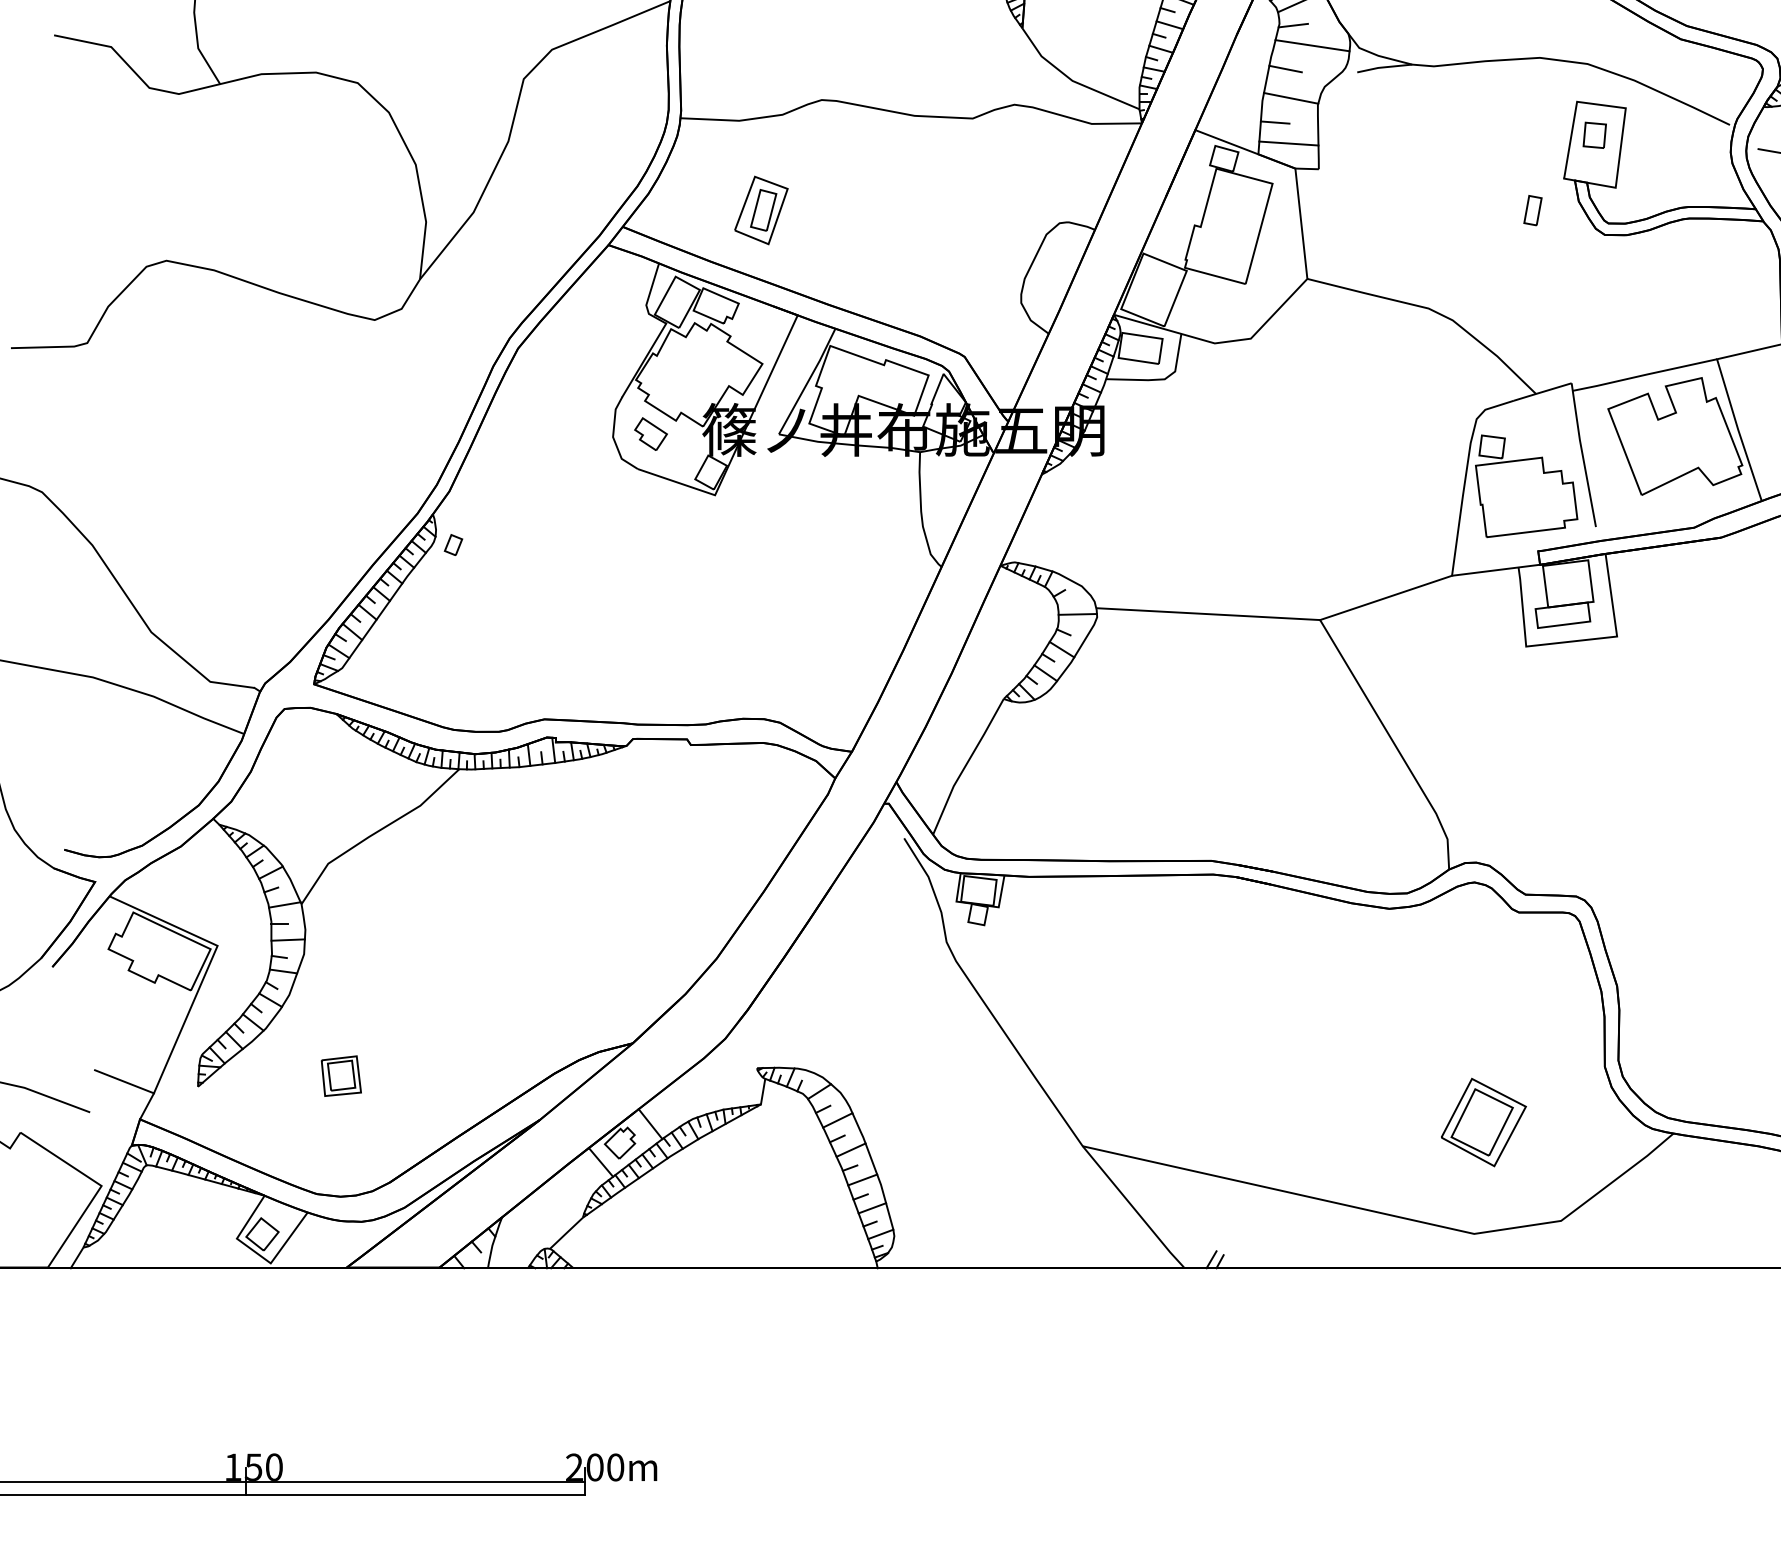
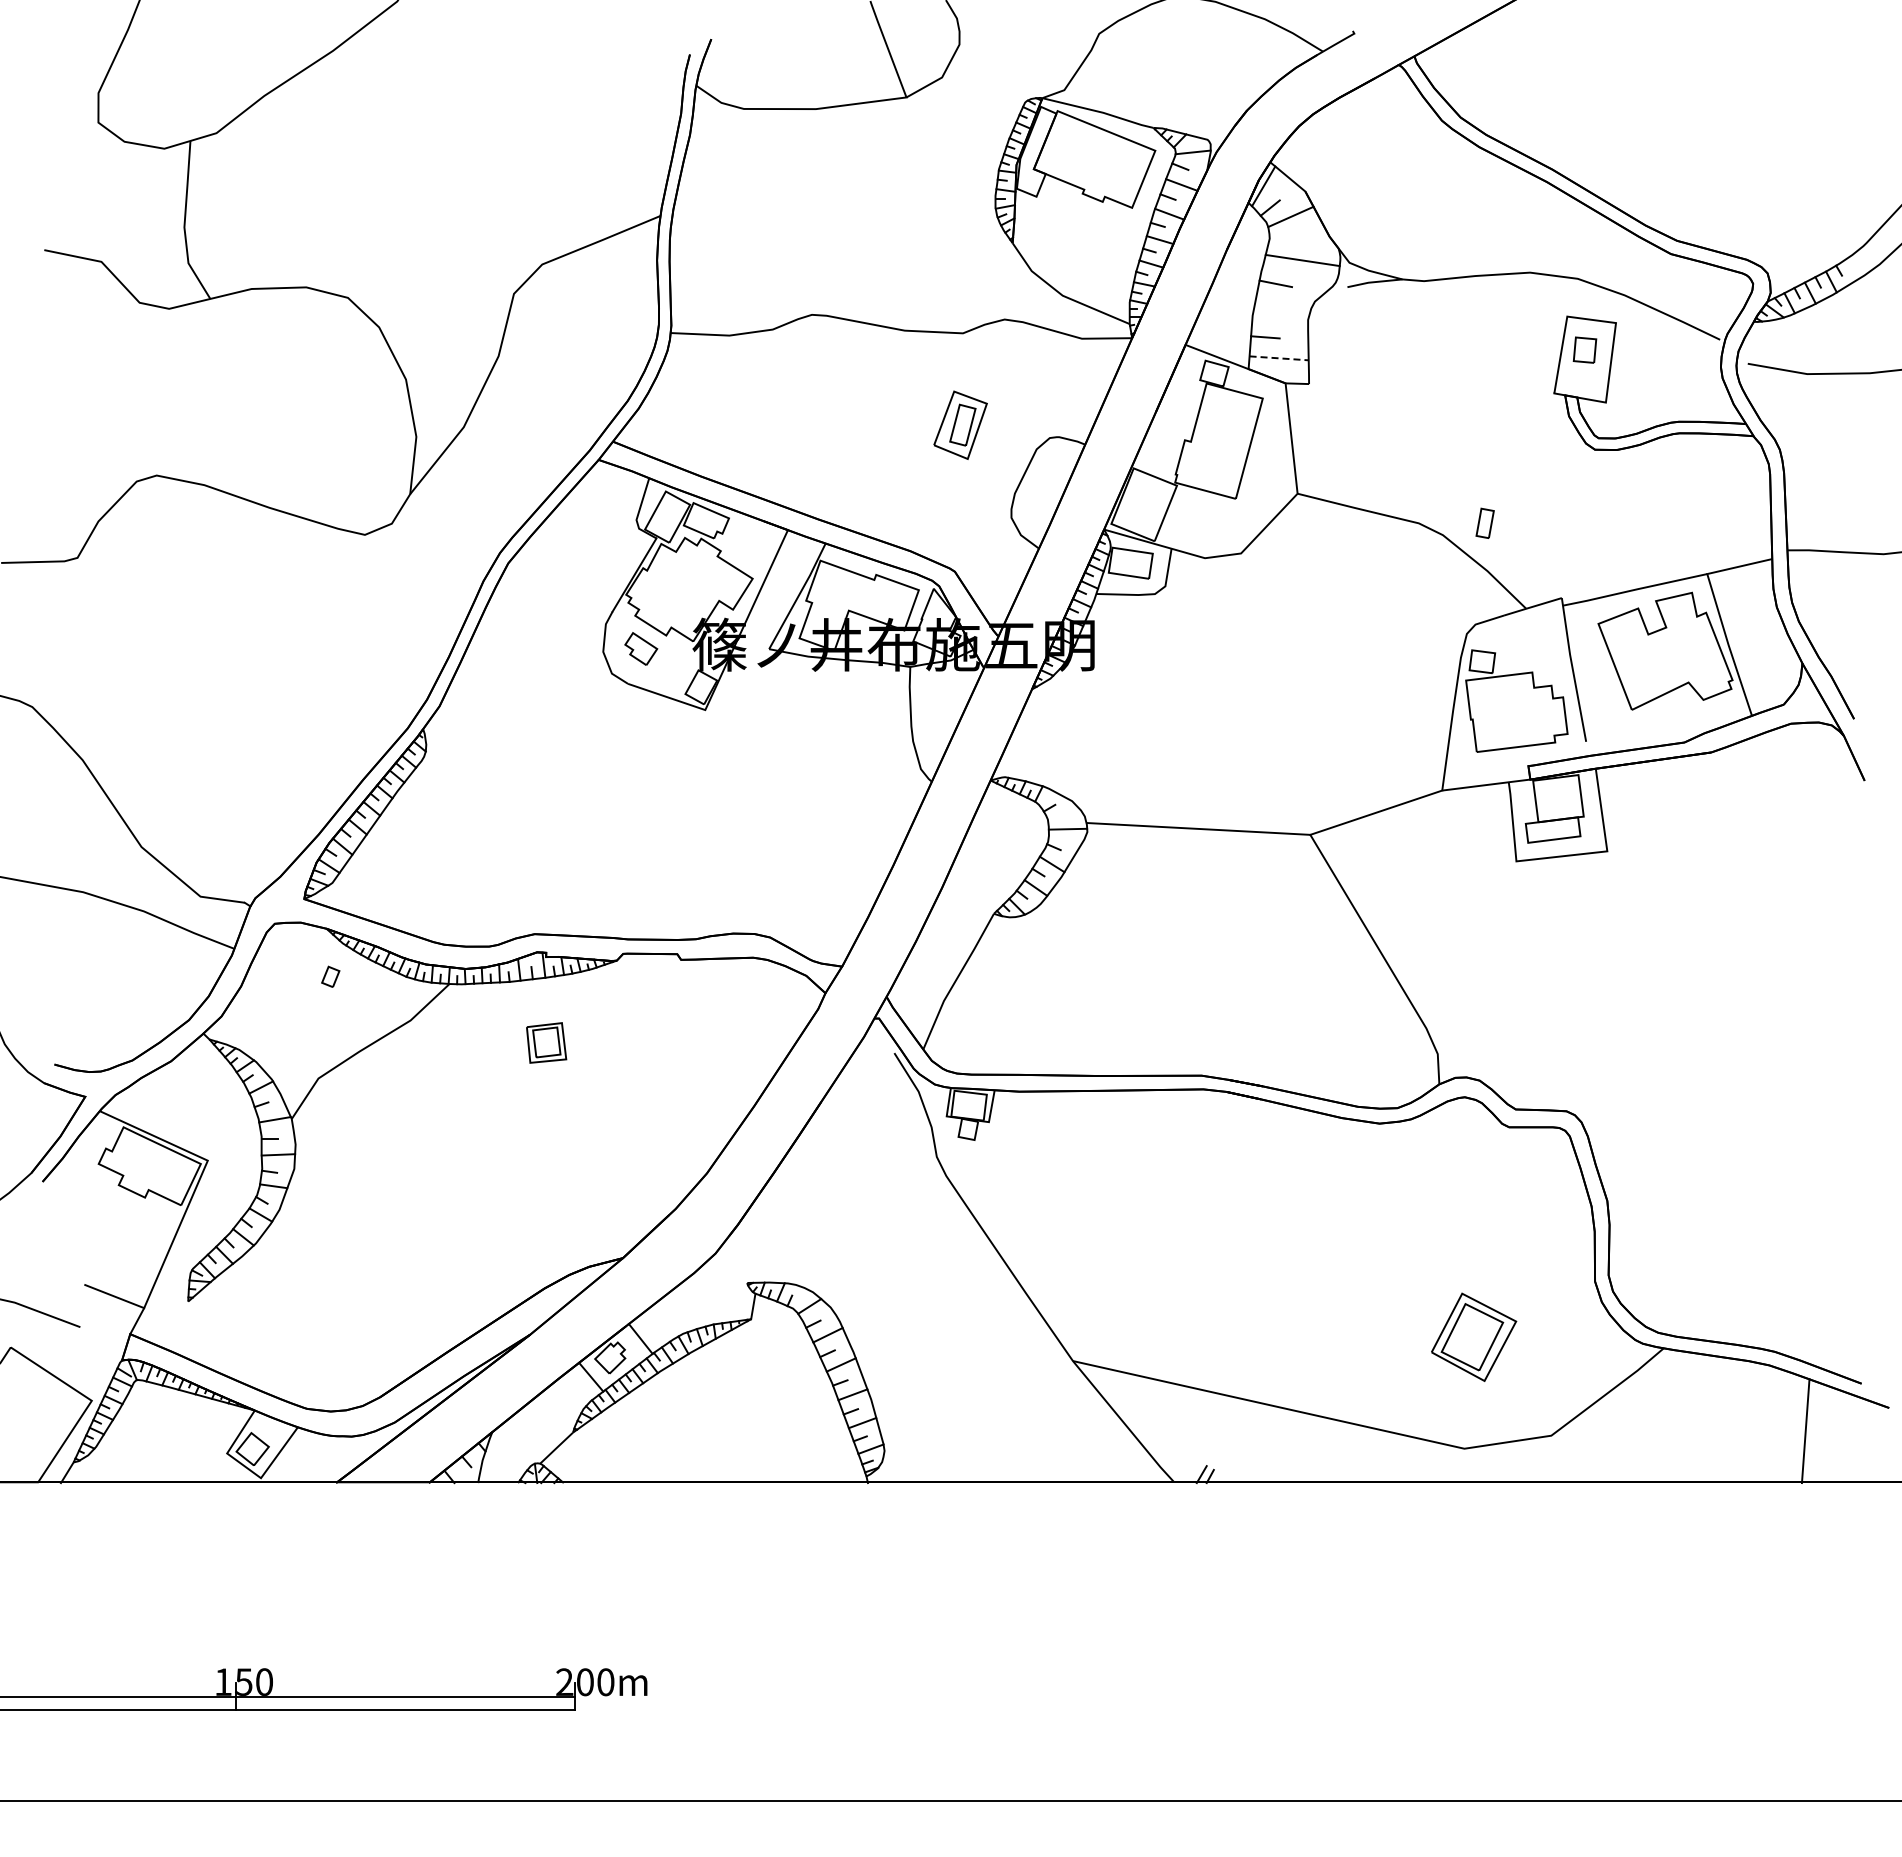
line: (1293, 25) -> (1283, 240), removed
line: (1291, 97) -> (1281, 312), removed
line: (1289, 143) -> (1279, 358), solid -> dashed
part: (761, 209) -> (960, 424), moved
part: (1532, 209) -> (1484, 522), moved
part: (453, 544) -> (330, 976), moved
part: (341, 1075) -> (546, 1042), moved

